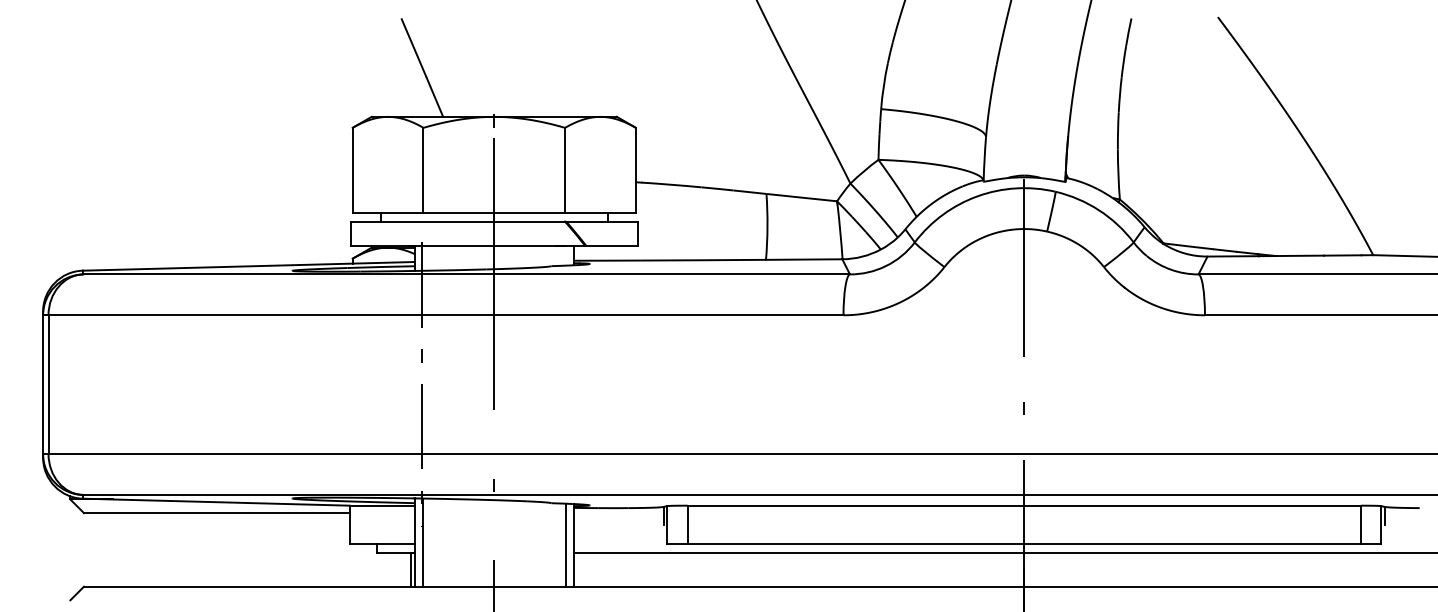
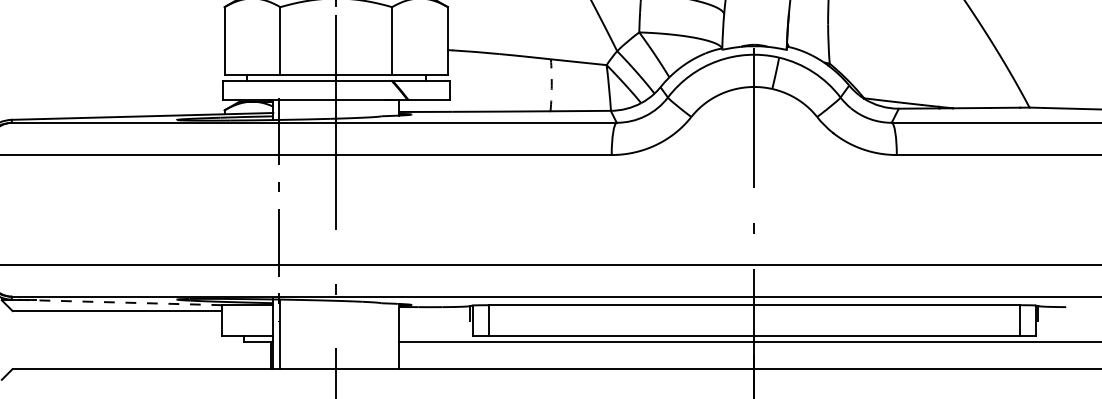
arc: (767, 226) -> (551, 84), solid -> dashed
line: (215, 502) -> (116, 302), solid -> dashed
line: (566, 544) -> (393, 335), removed

